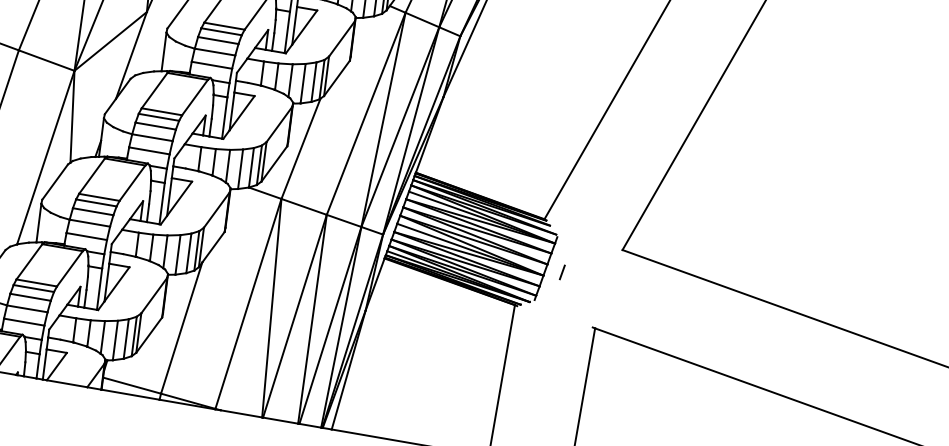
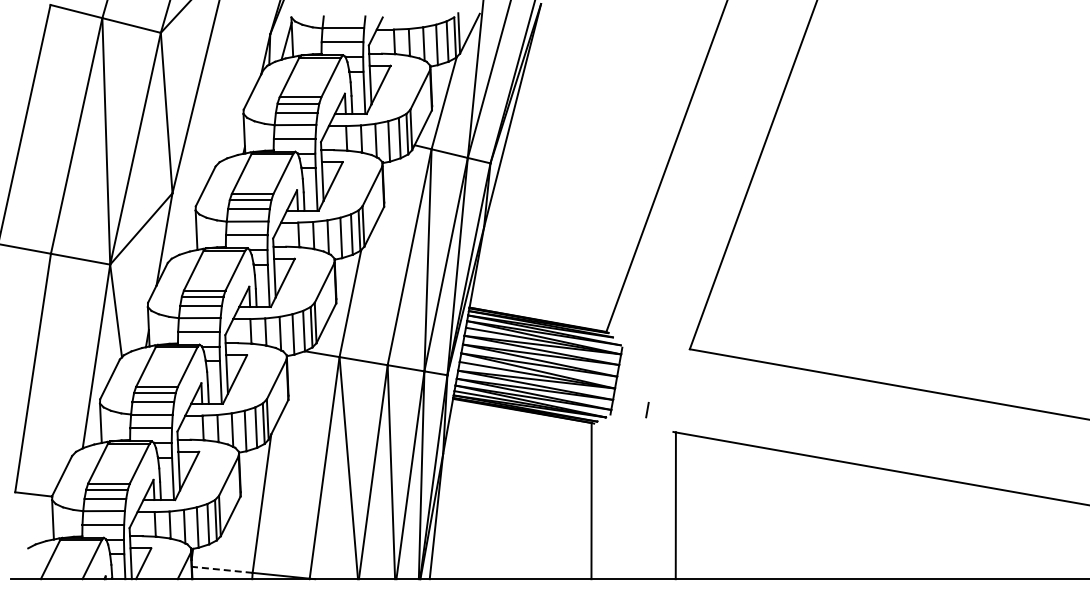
line: (562, 272) -> (647, 410), moved
line: (132, 385) -> (222, 569), solid -> dashed

